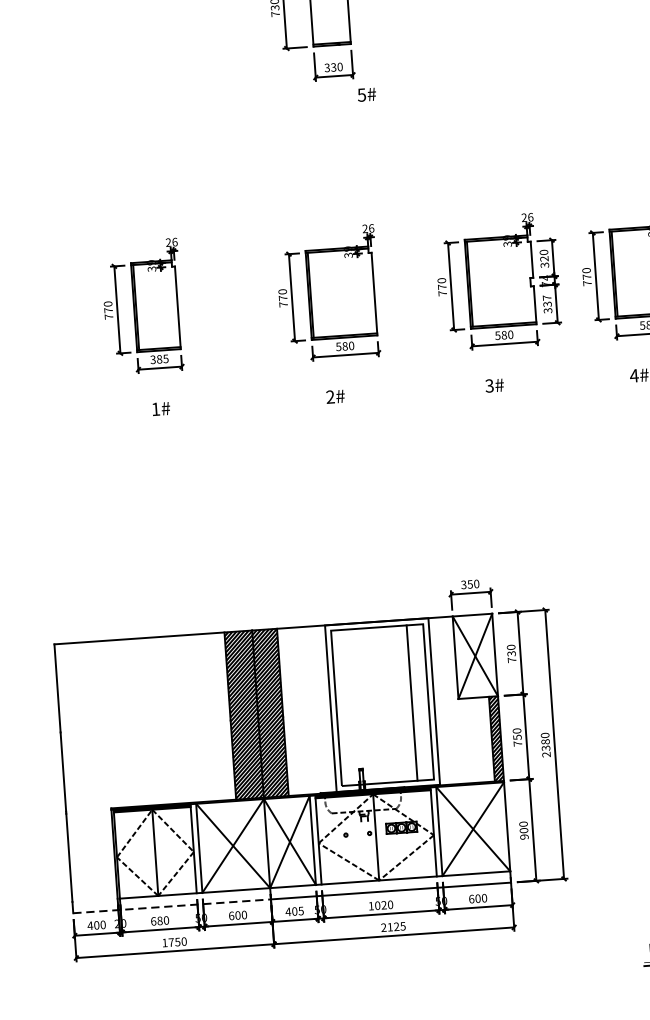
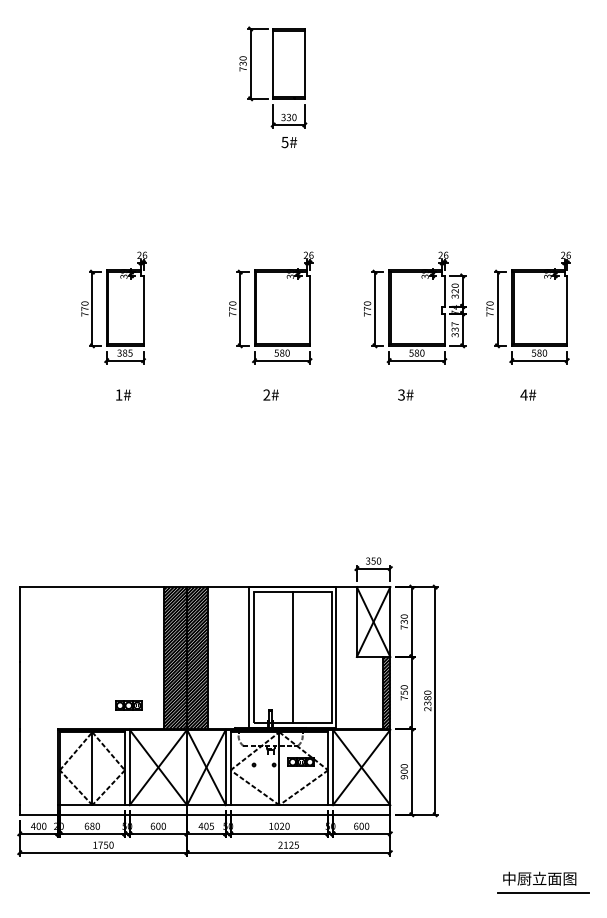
text: (367, 94) -> (289, 142), moved
line: (412, 702) -> (292, 657), moved
part: (192, 775) -> (128, 705), added
line: (172, 906) -> (103, 814), dashed -> solid

